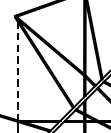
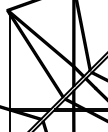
line: (17, 71) -> (9, 62), dashed -> solid

